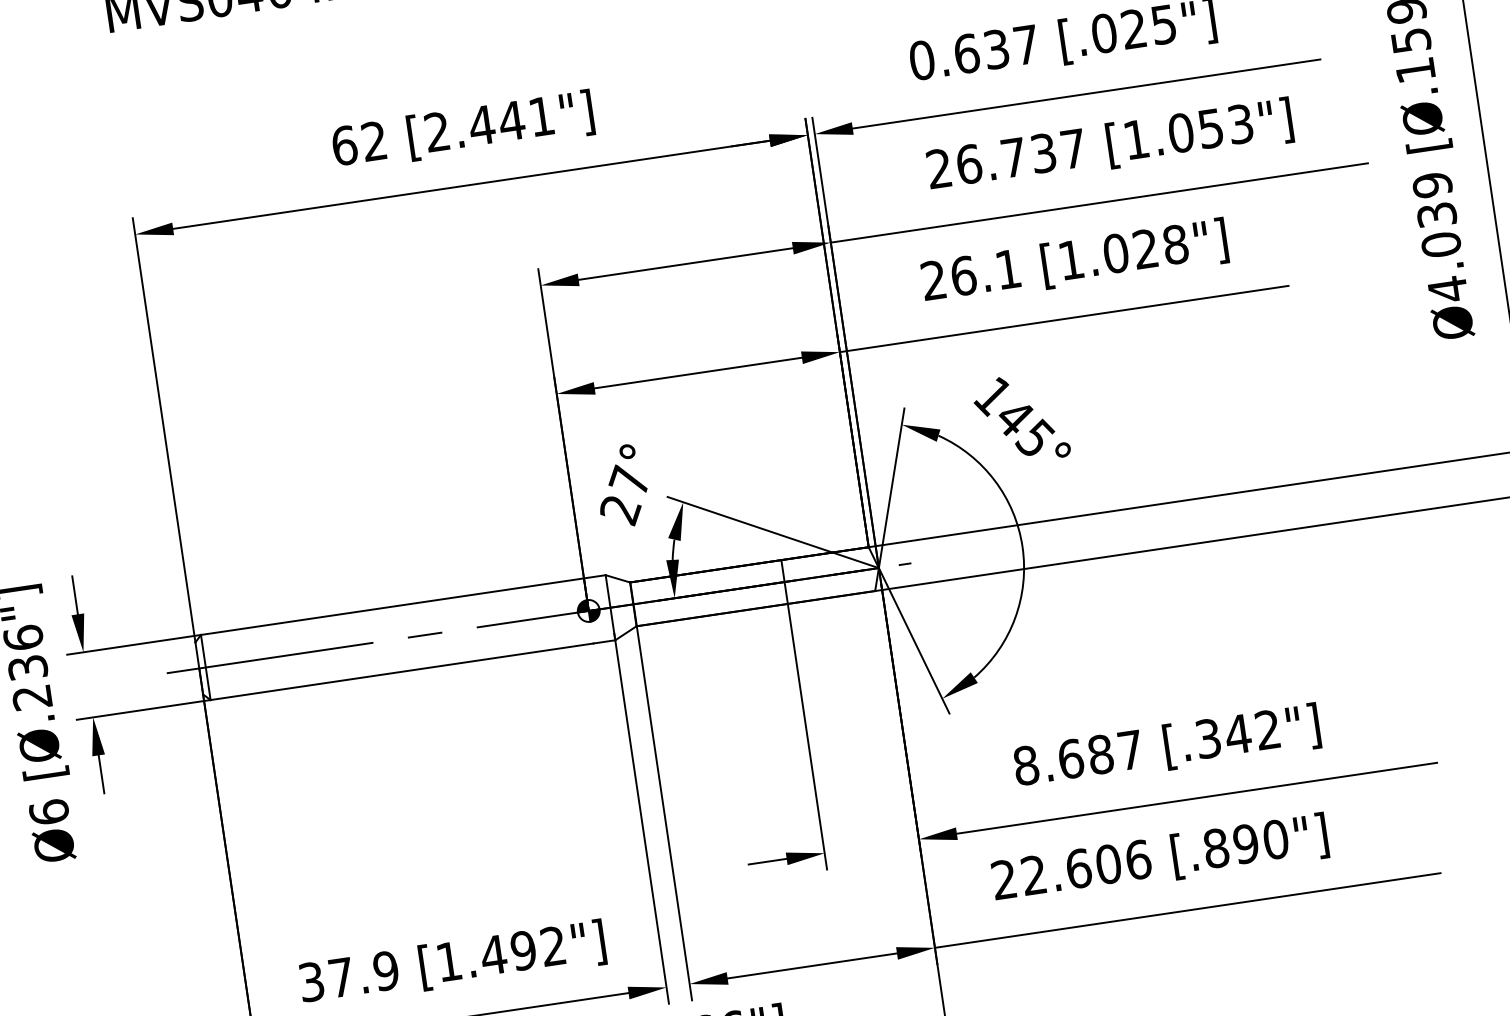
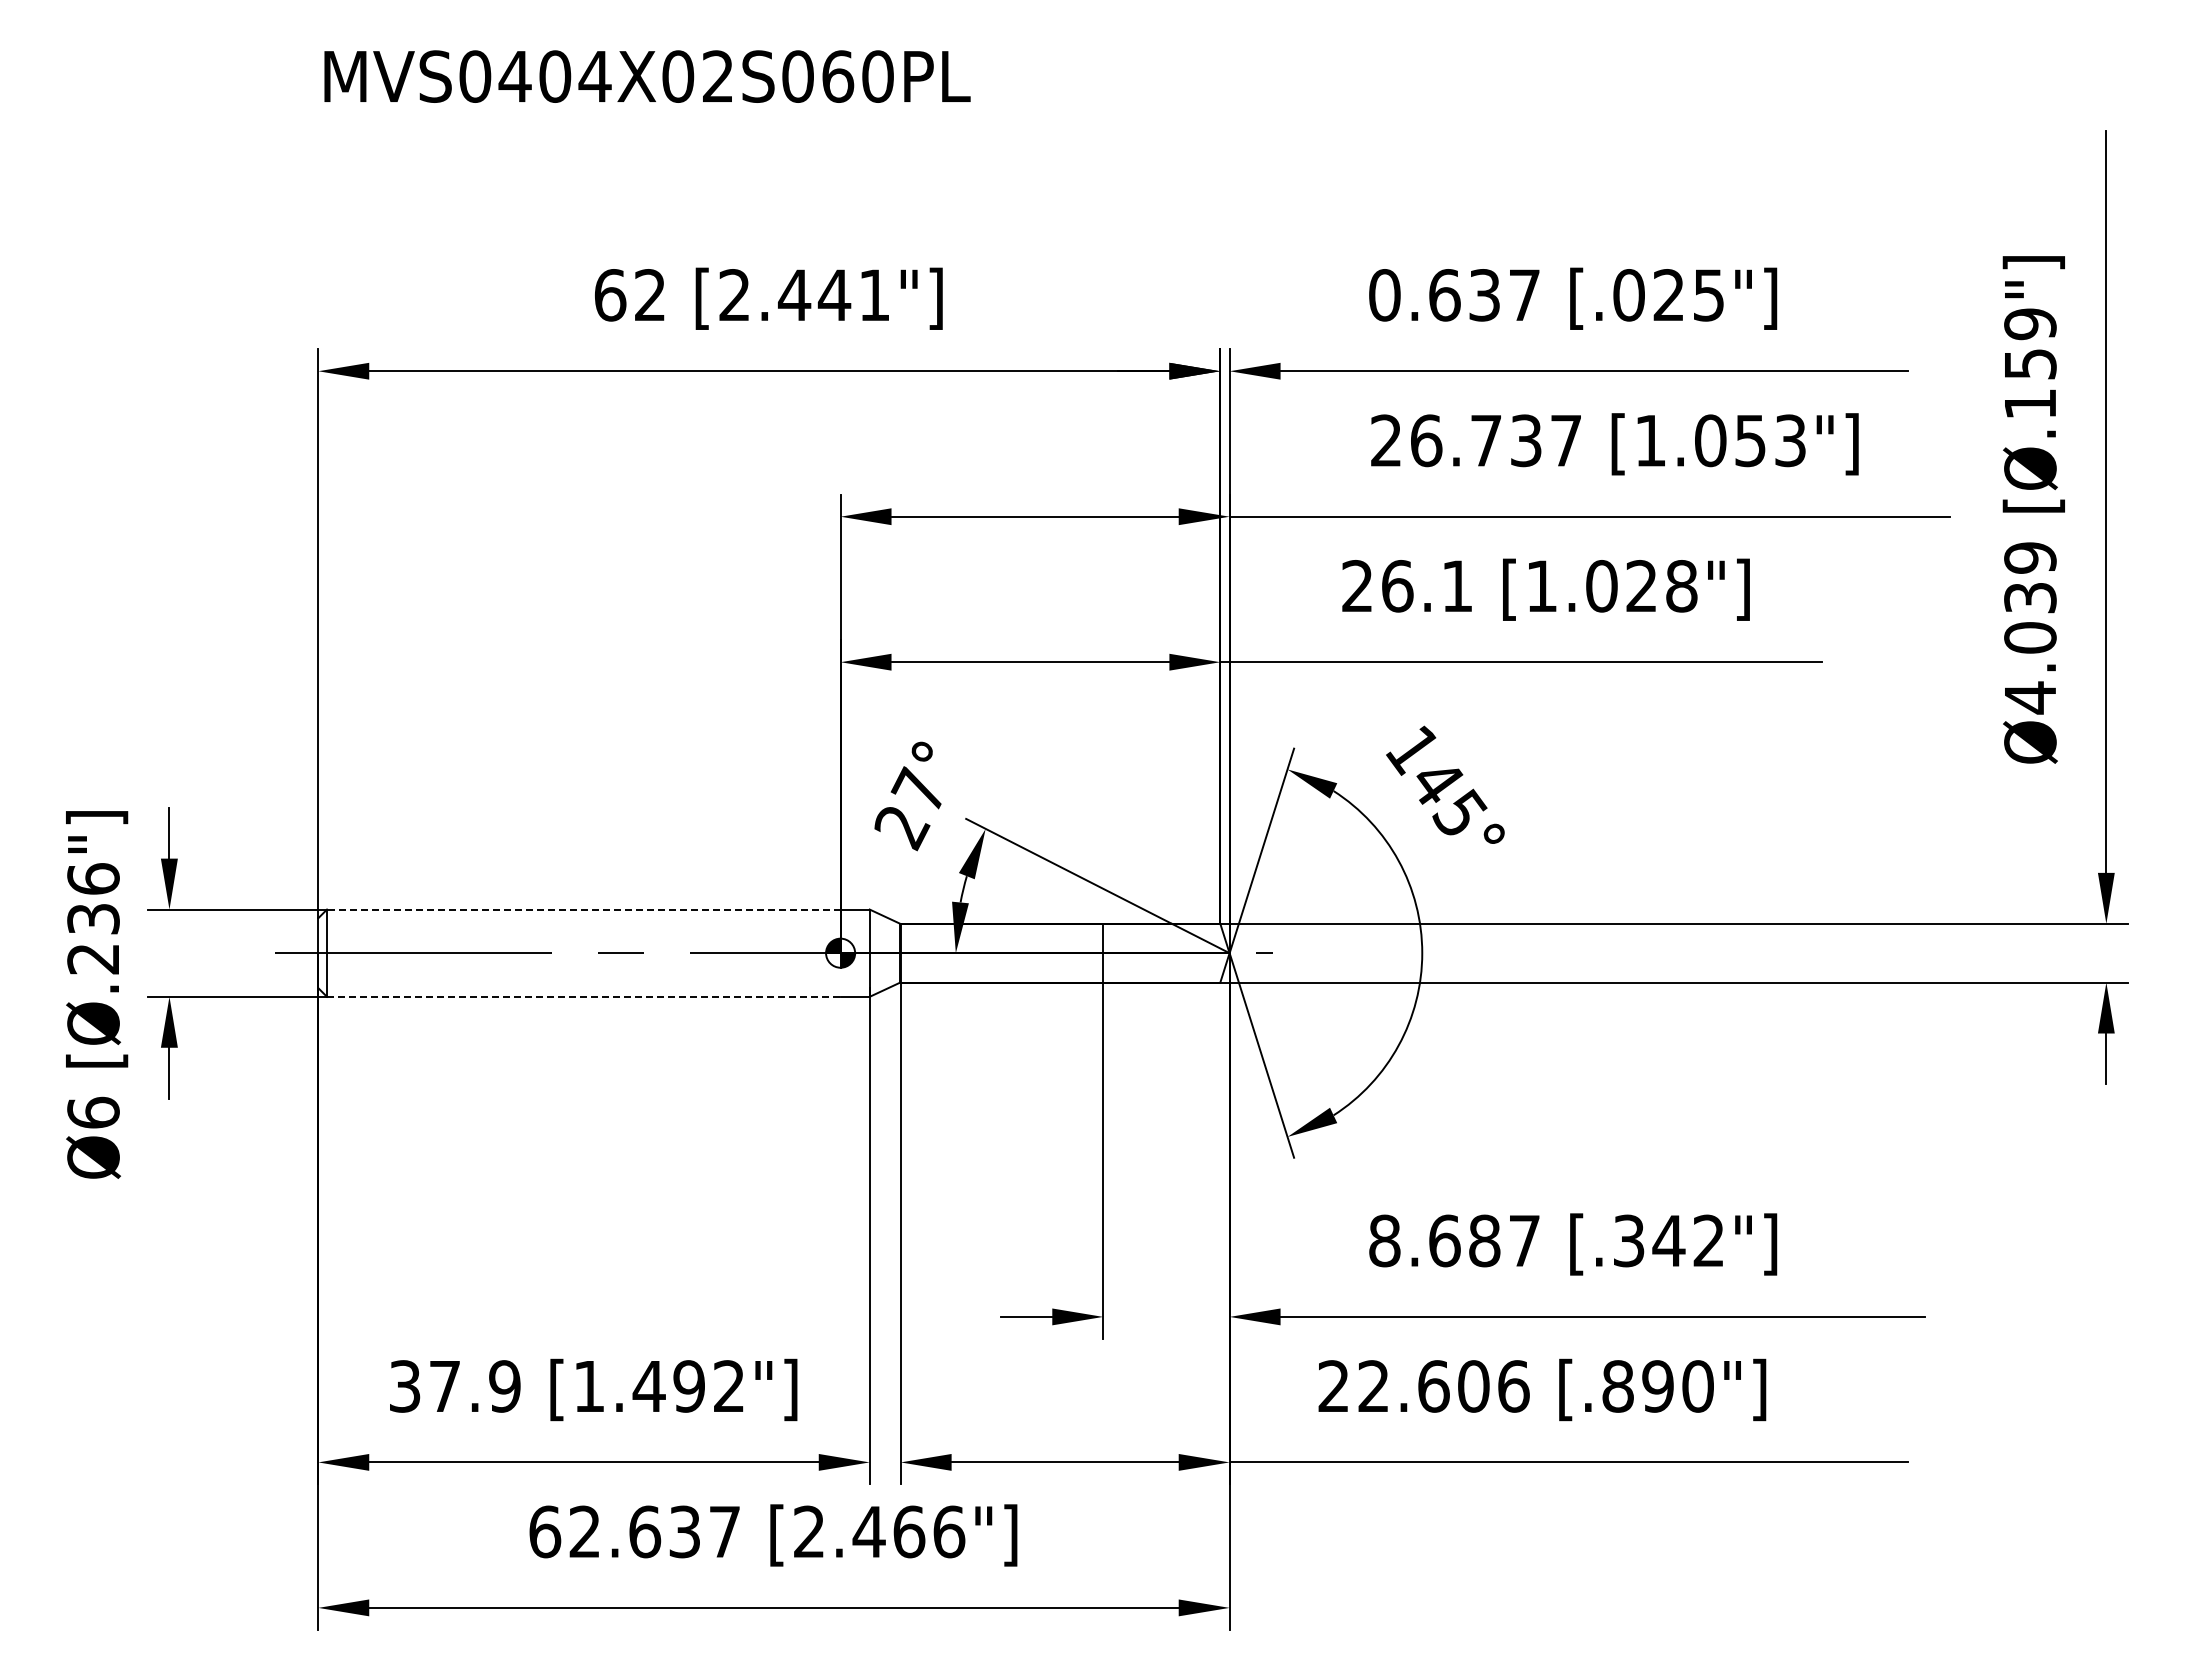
line: (392, 606) -> (583, 909), solid -> dashed
line: (401, 671) -> (583, 996), solid -> dashed

